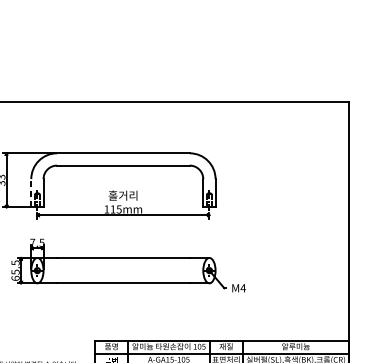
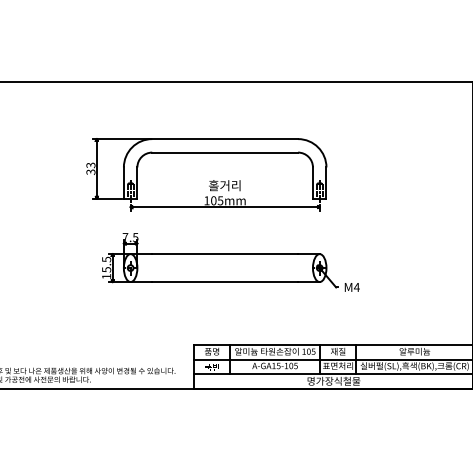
line: (30, 192) -> (123, 182), dashed -> solid
text: (112, 209) -> (213, 200), 115mm -> 105mm
text: (15, 278) -> (106, 276), 65.5 -> 15.5

